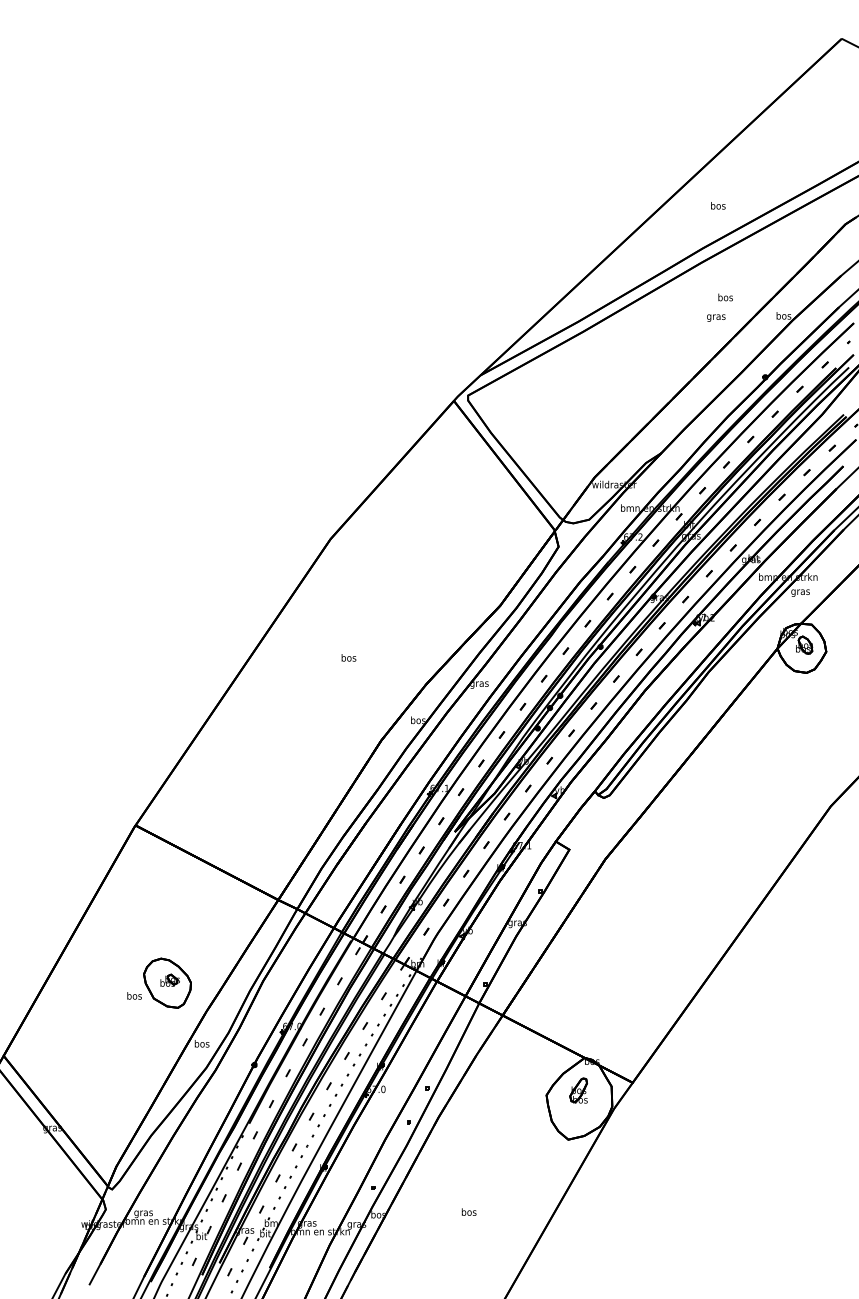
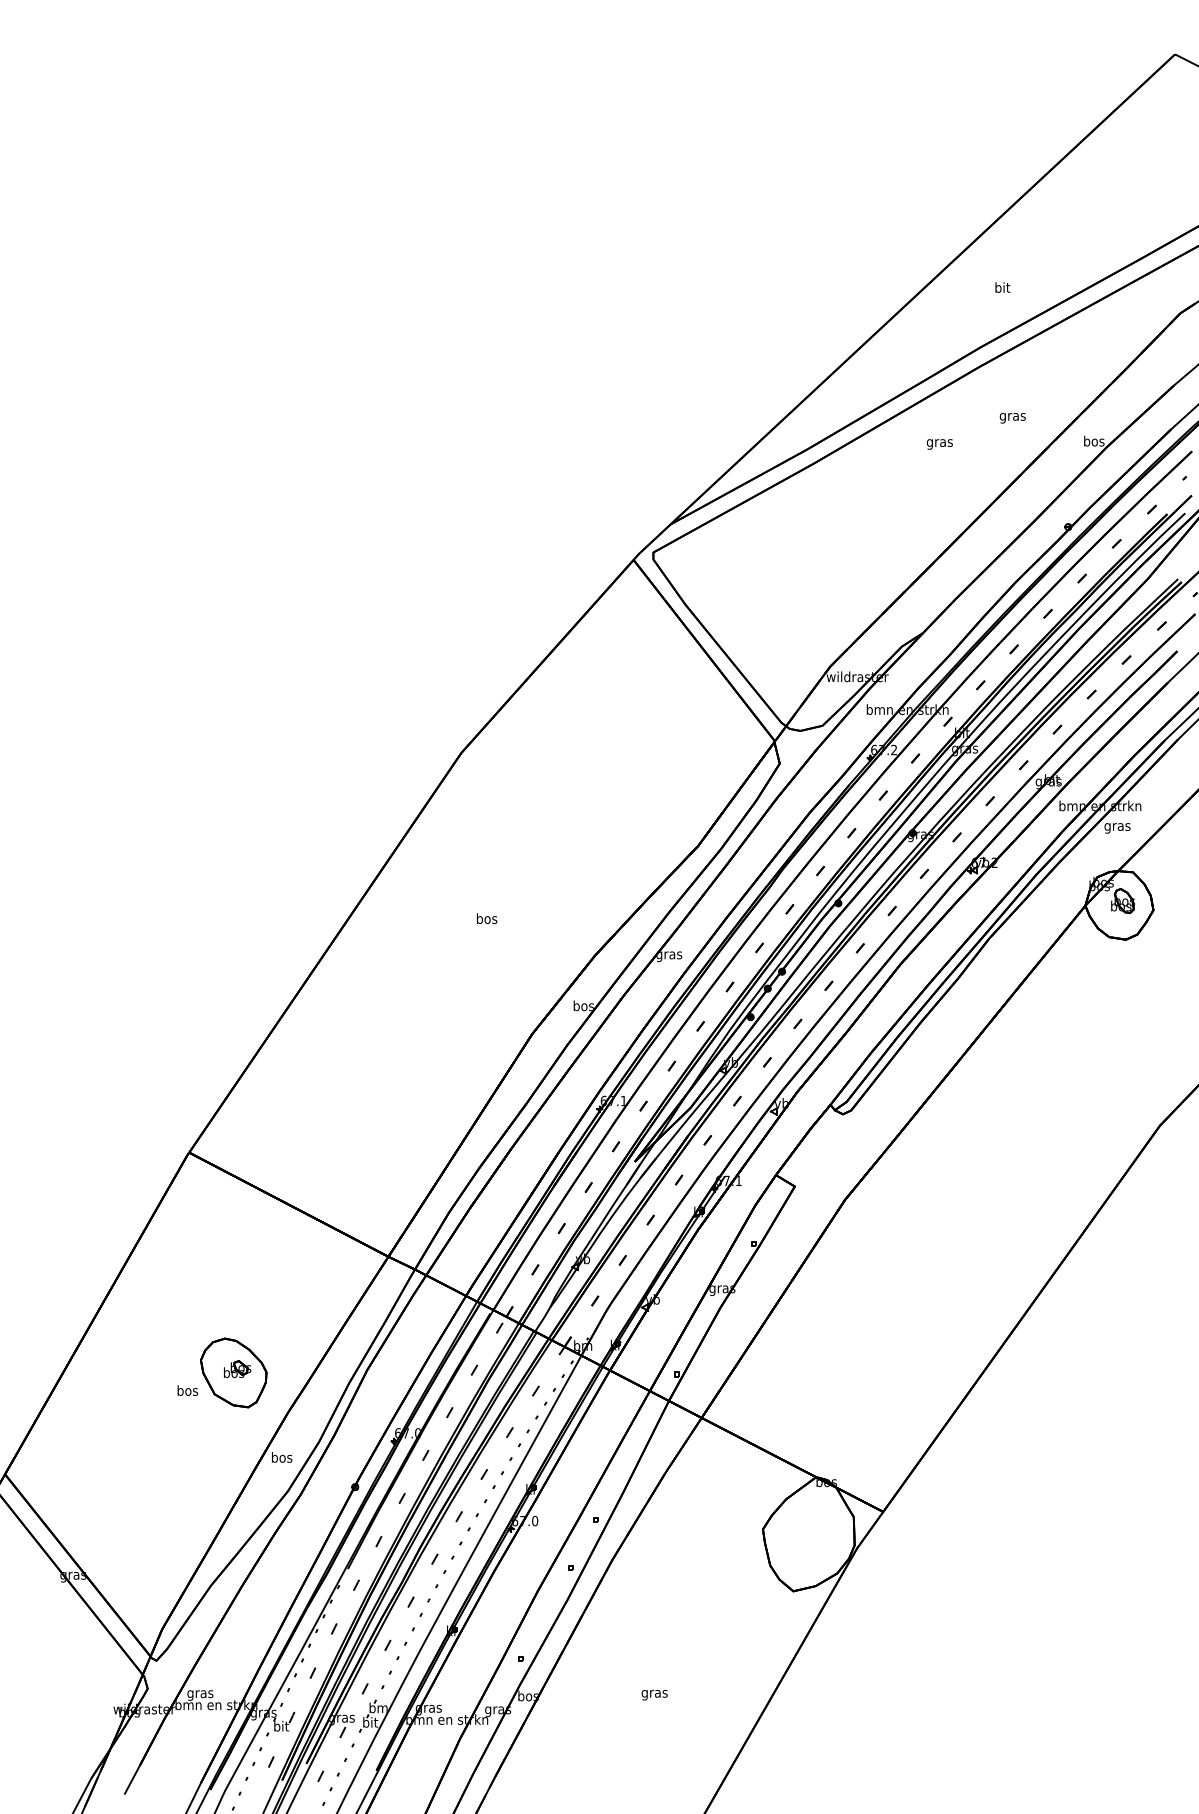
text: (718, 205) -> (1002, 287), bos -> bit
text: (725, 298) -> (1012, 416), bos -> gras
text: (716, 318) -> (939, 444), moved
part: (578, 1090) -> (807, 1522), removed
text: (468, 1212) -> (654, 1693), bos -> gras

